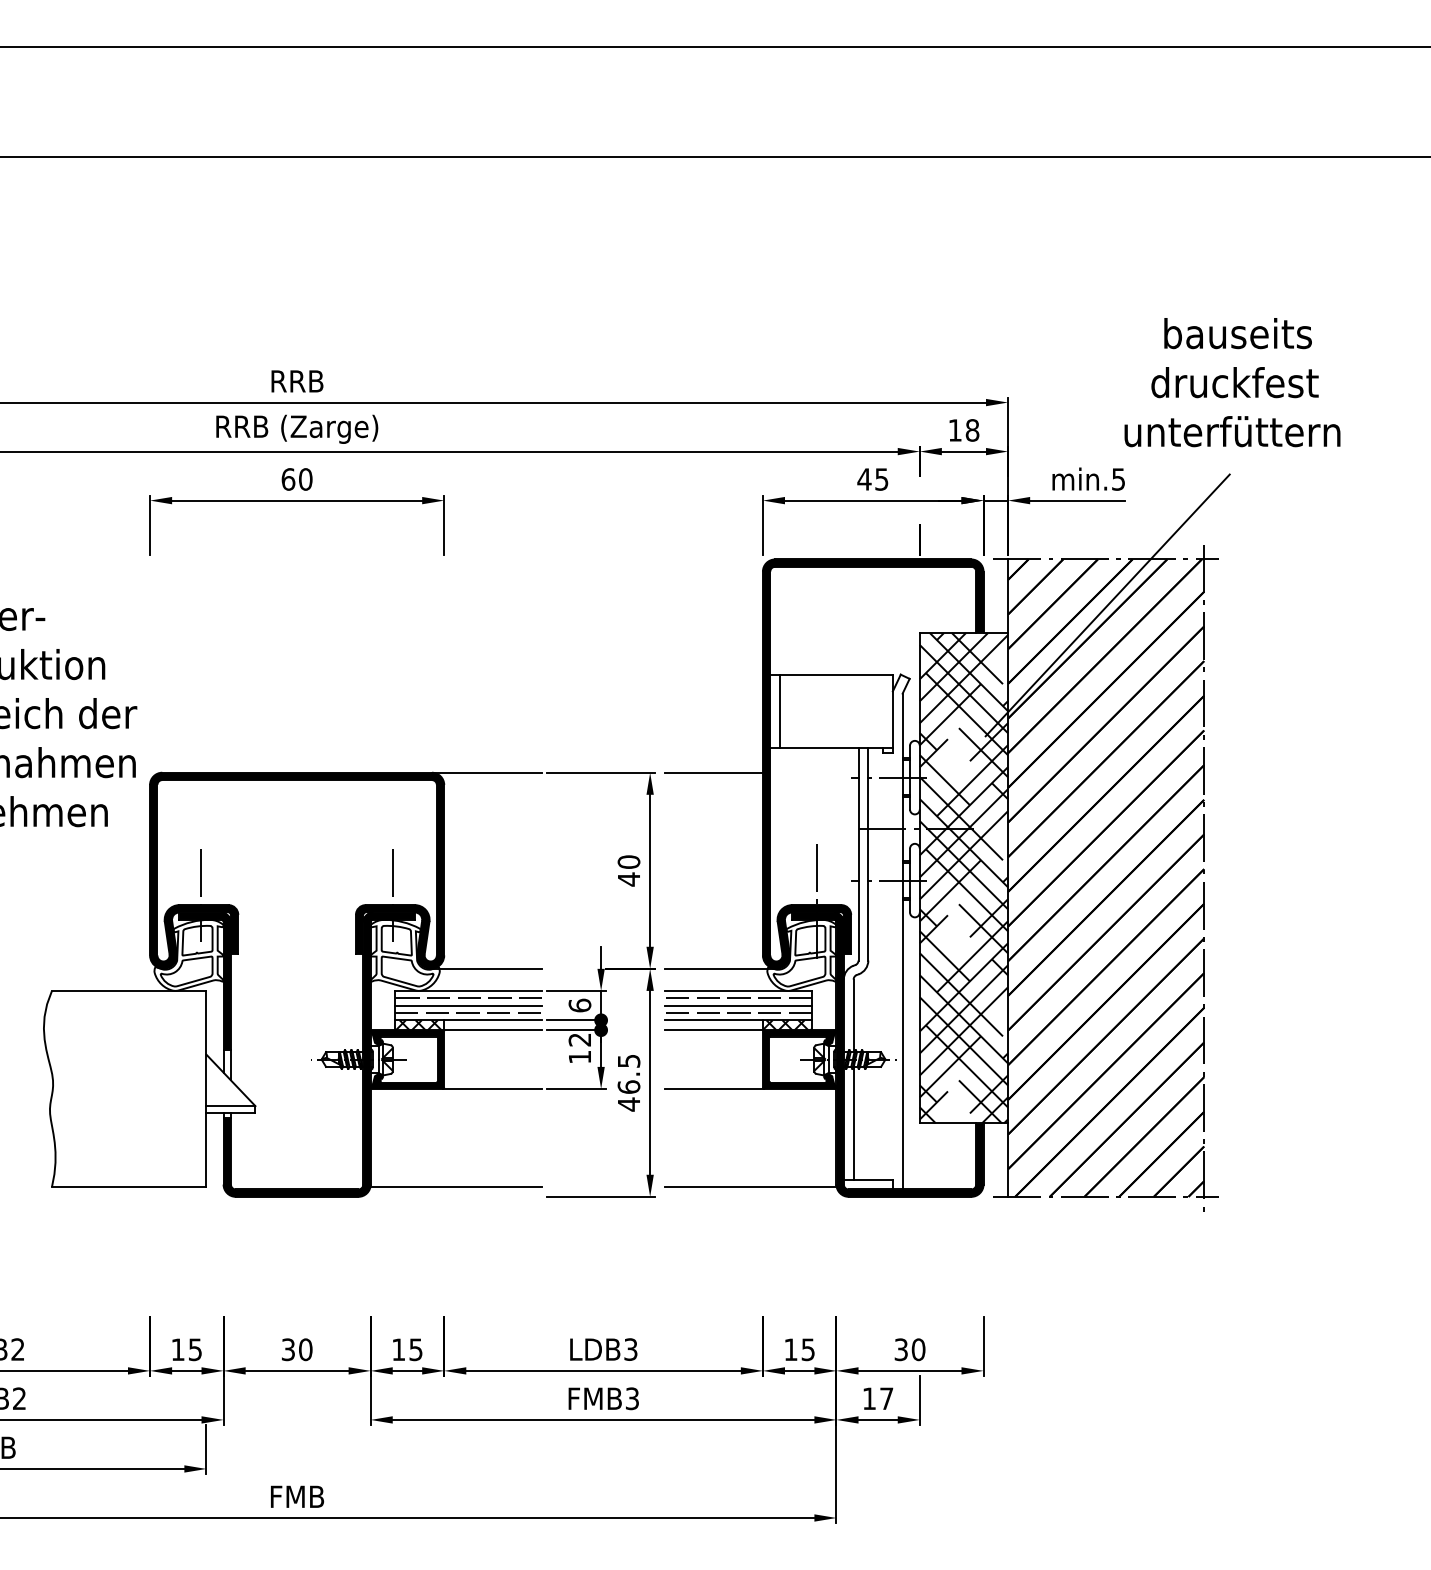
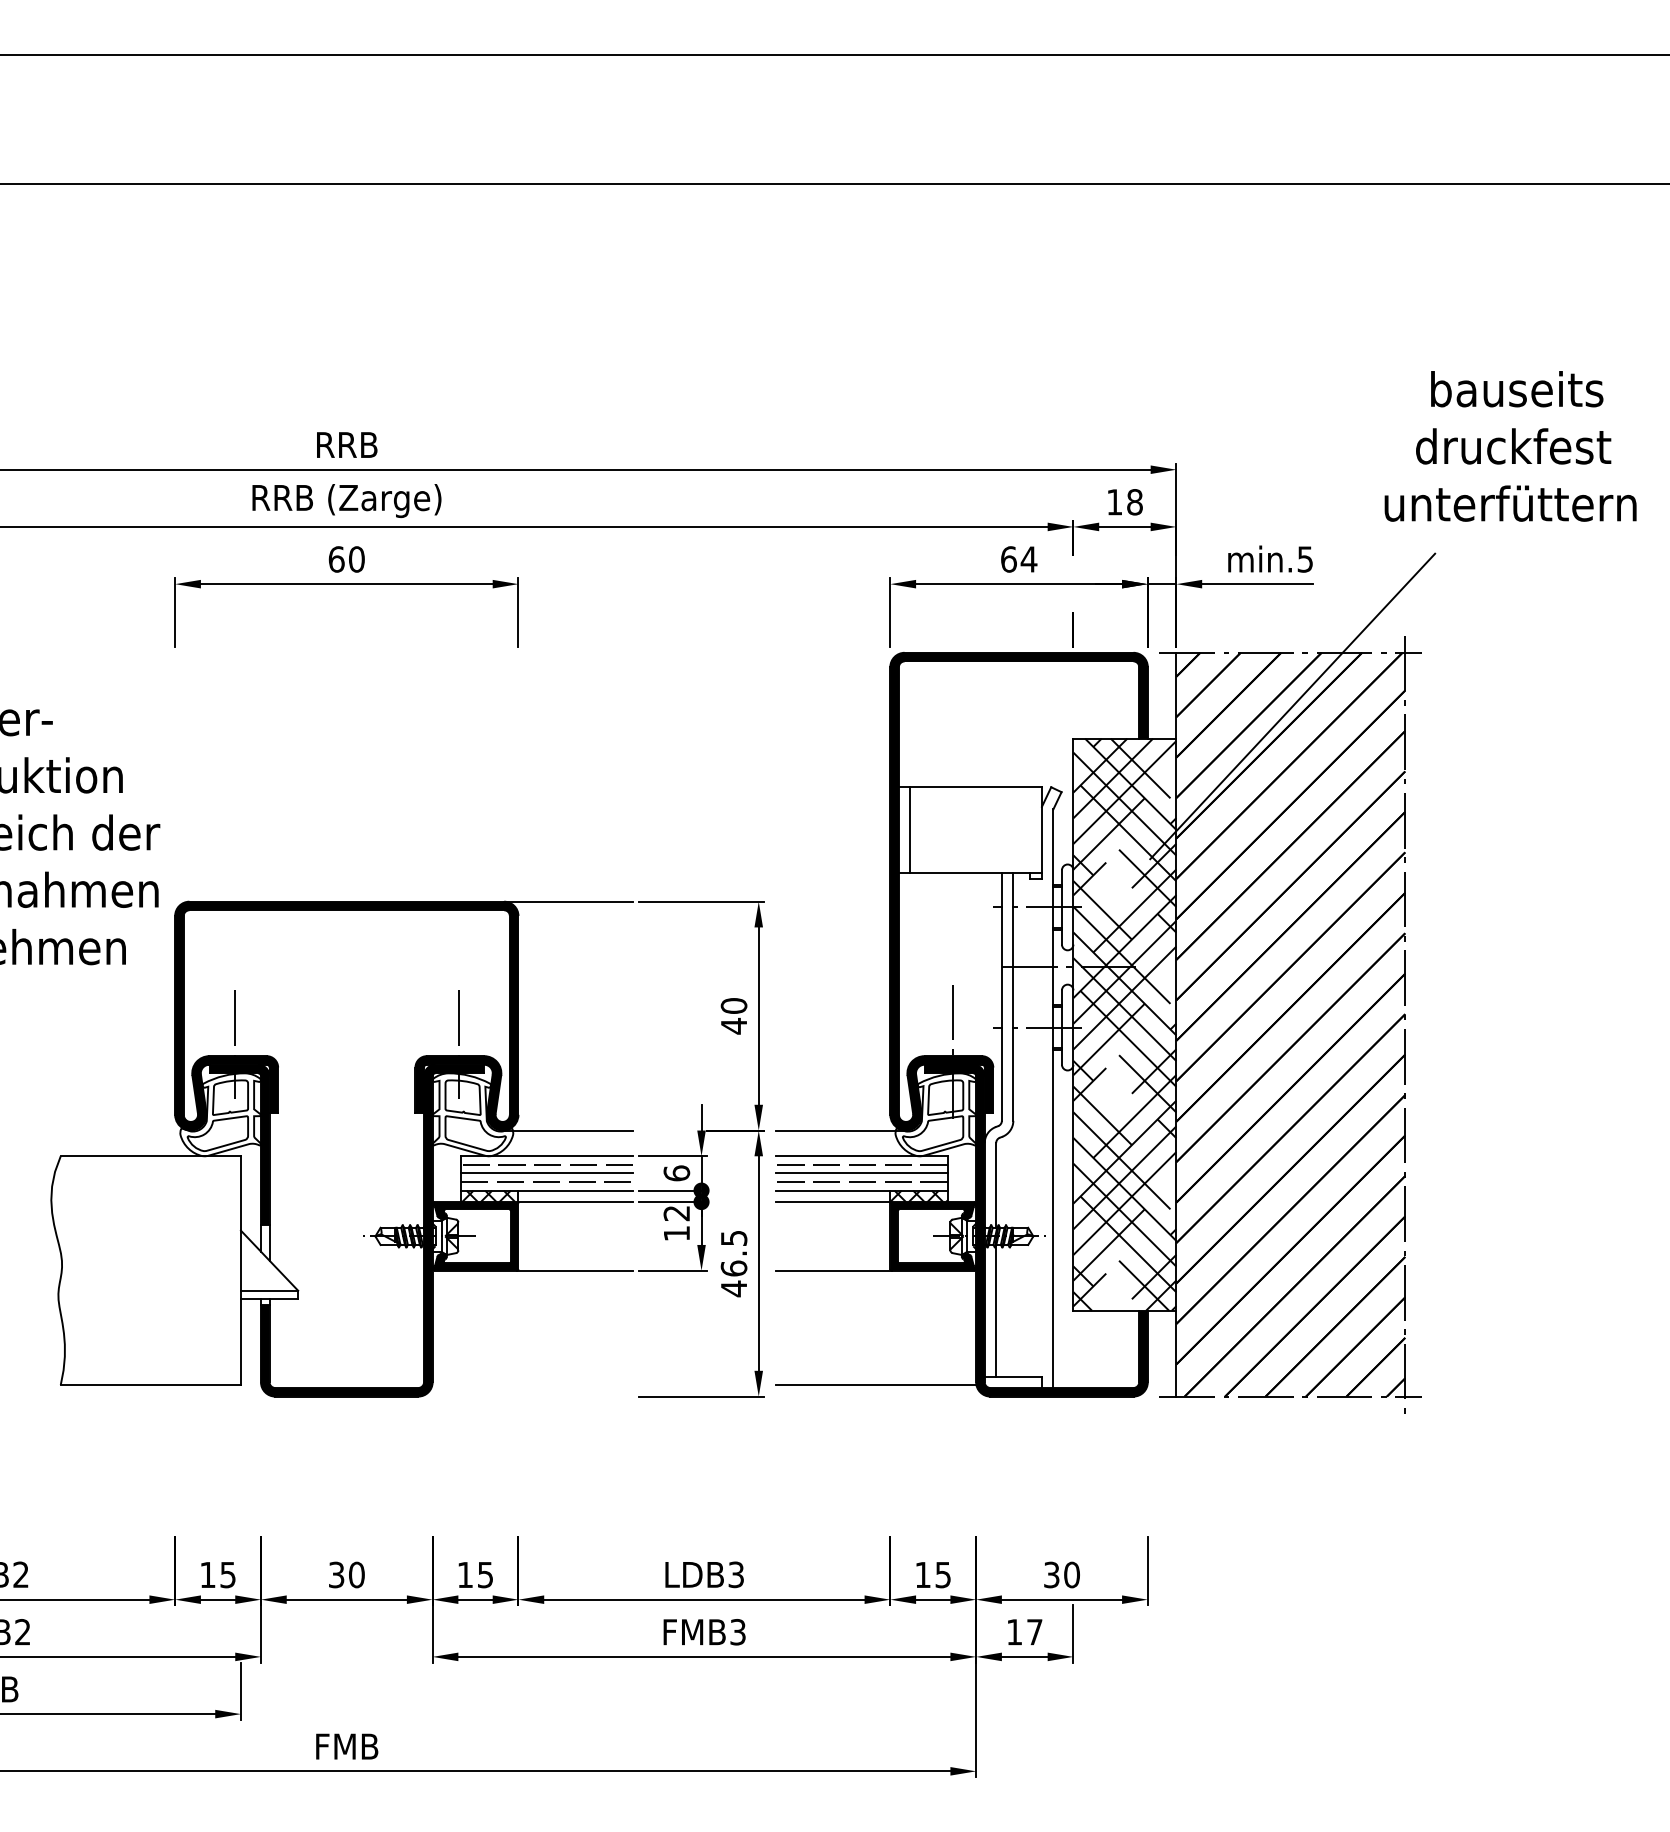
text: (1232, 382) -> (1510, 446), moved
text: (872, 479) -> (1018, 559), 45 -> 64
line: (713, 772) -> (832, 901), removed
line: (456, 1187) -> (532, 1385), removed

